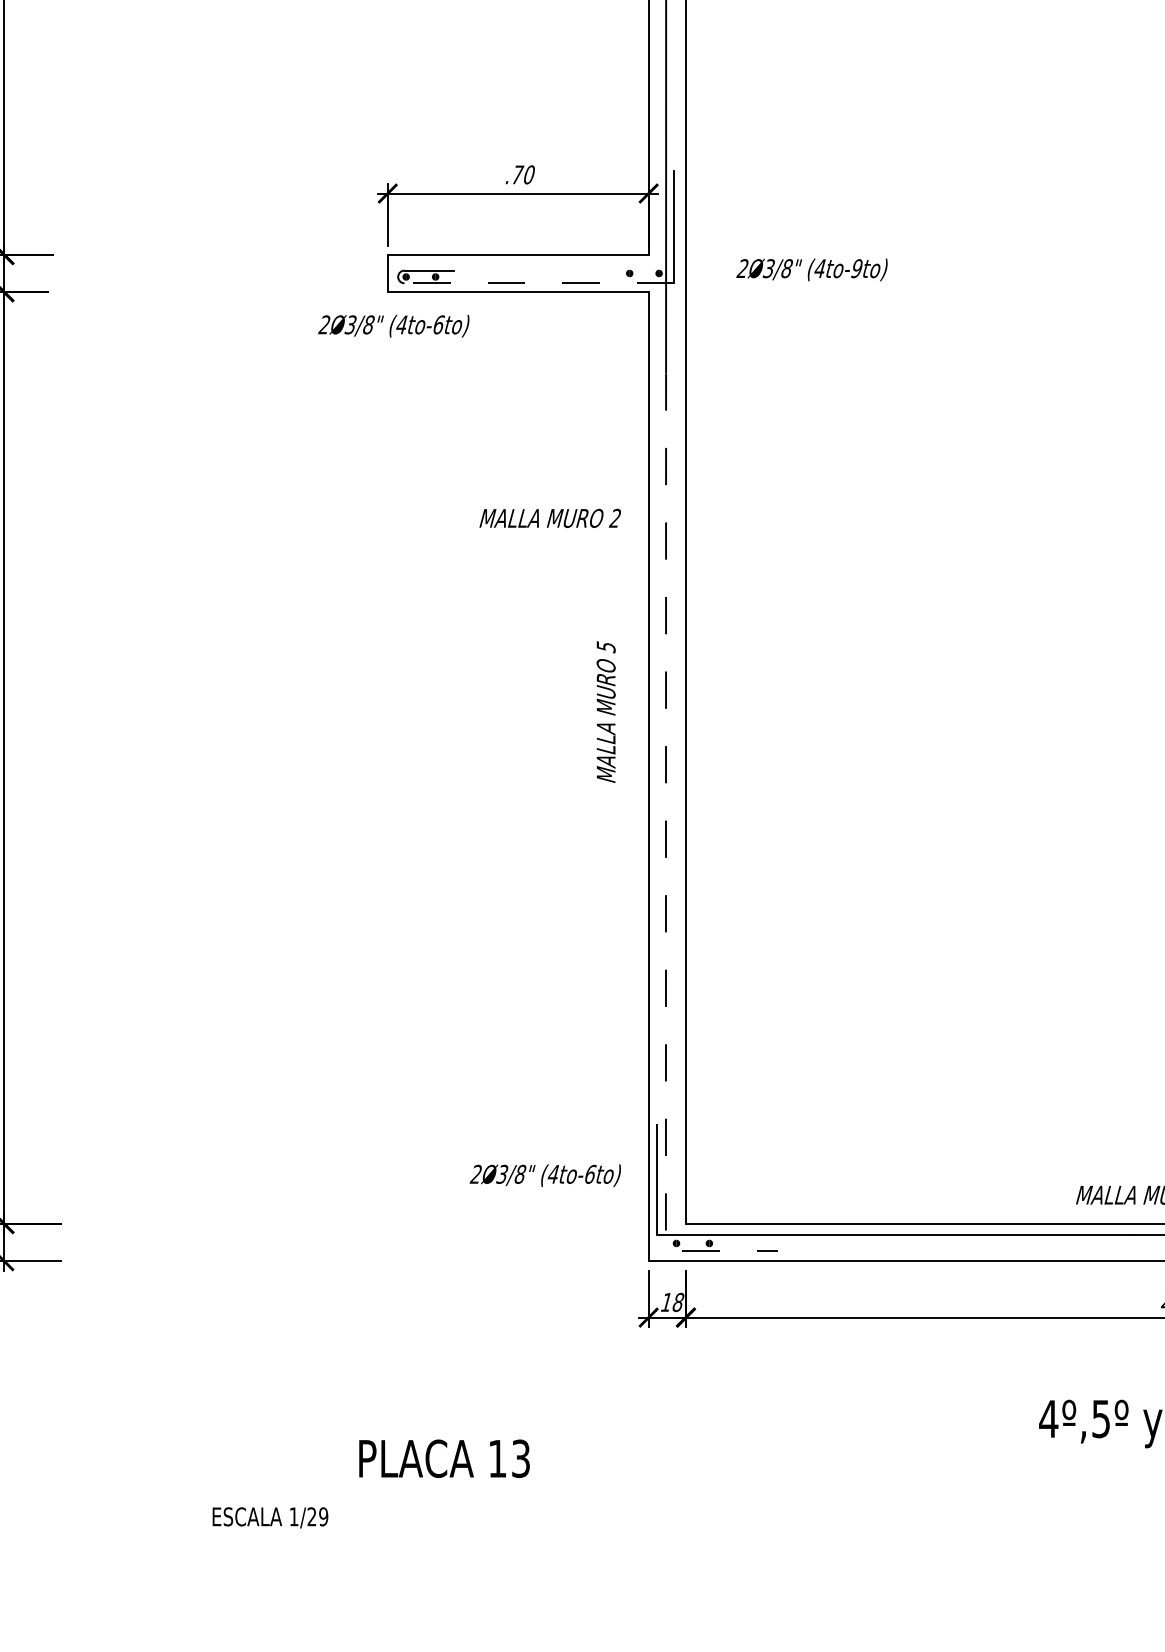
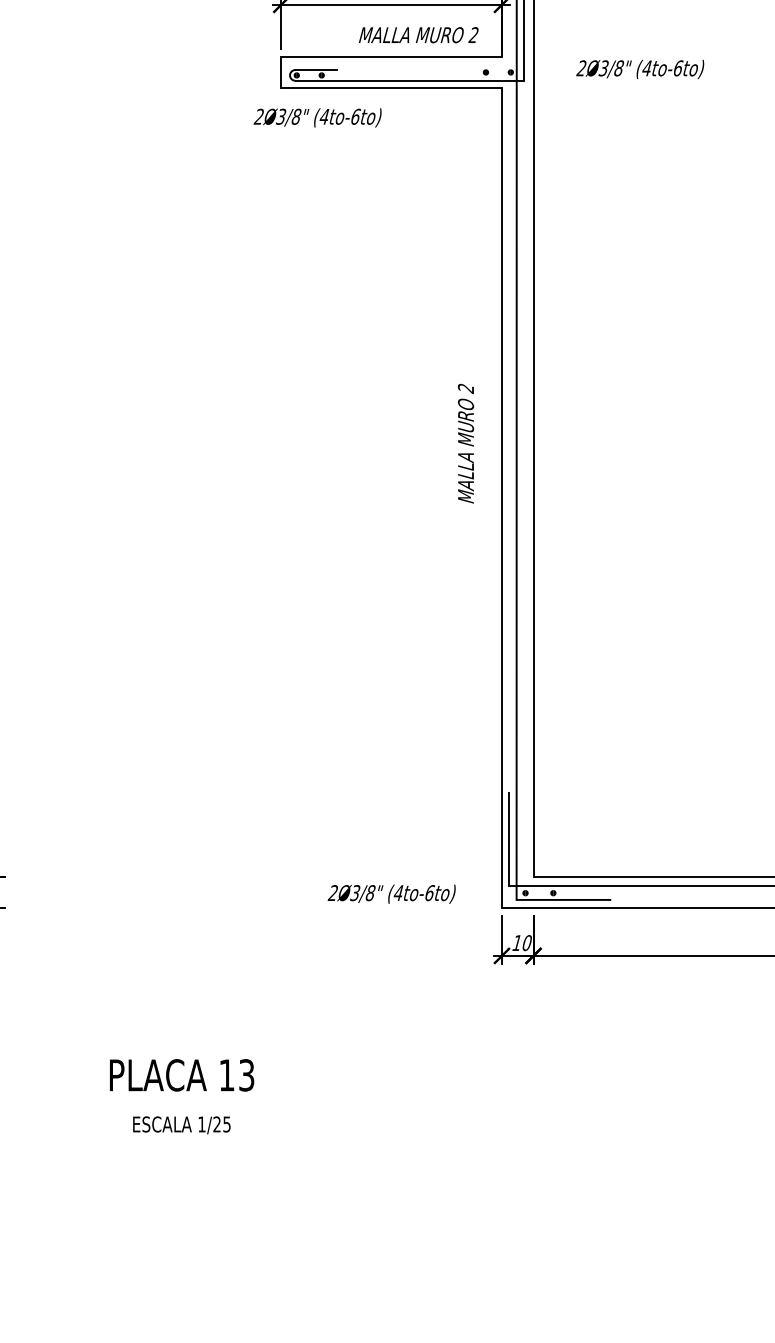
text: (857, 268) -> (678, 68), (4to-9to) -> (4to-6to)
line: (539, 283) -> (409, 80), dashed -> solid
text: (393, 325) -> (317, 117), moved
text: (549, 517) -> (418, 34), moved
text: (605, 647) -> (465, 388), 5 -> 2
line: (666, 868) -> (517, 575), dashed -> solid
text: (544, 1175) -> (391, 894), moved
text: (678, 1302) -> (527, 943), .18 -> .10
text: (444, 1458) -> (182, 1075), moved
text: (323, 1516) -> (226, 1124), 1/29 -> 1/25

